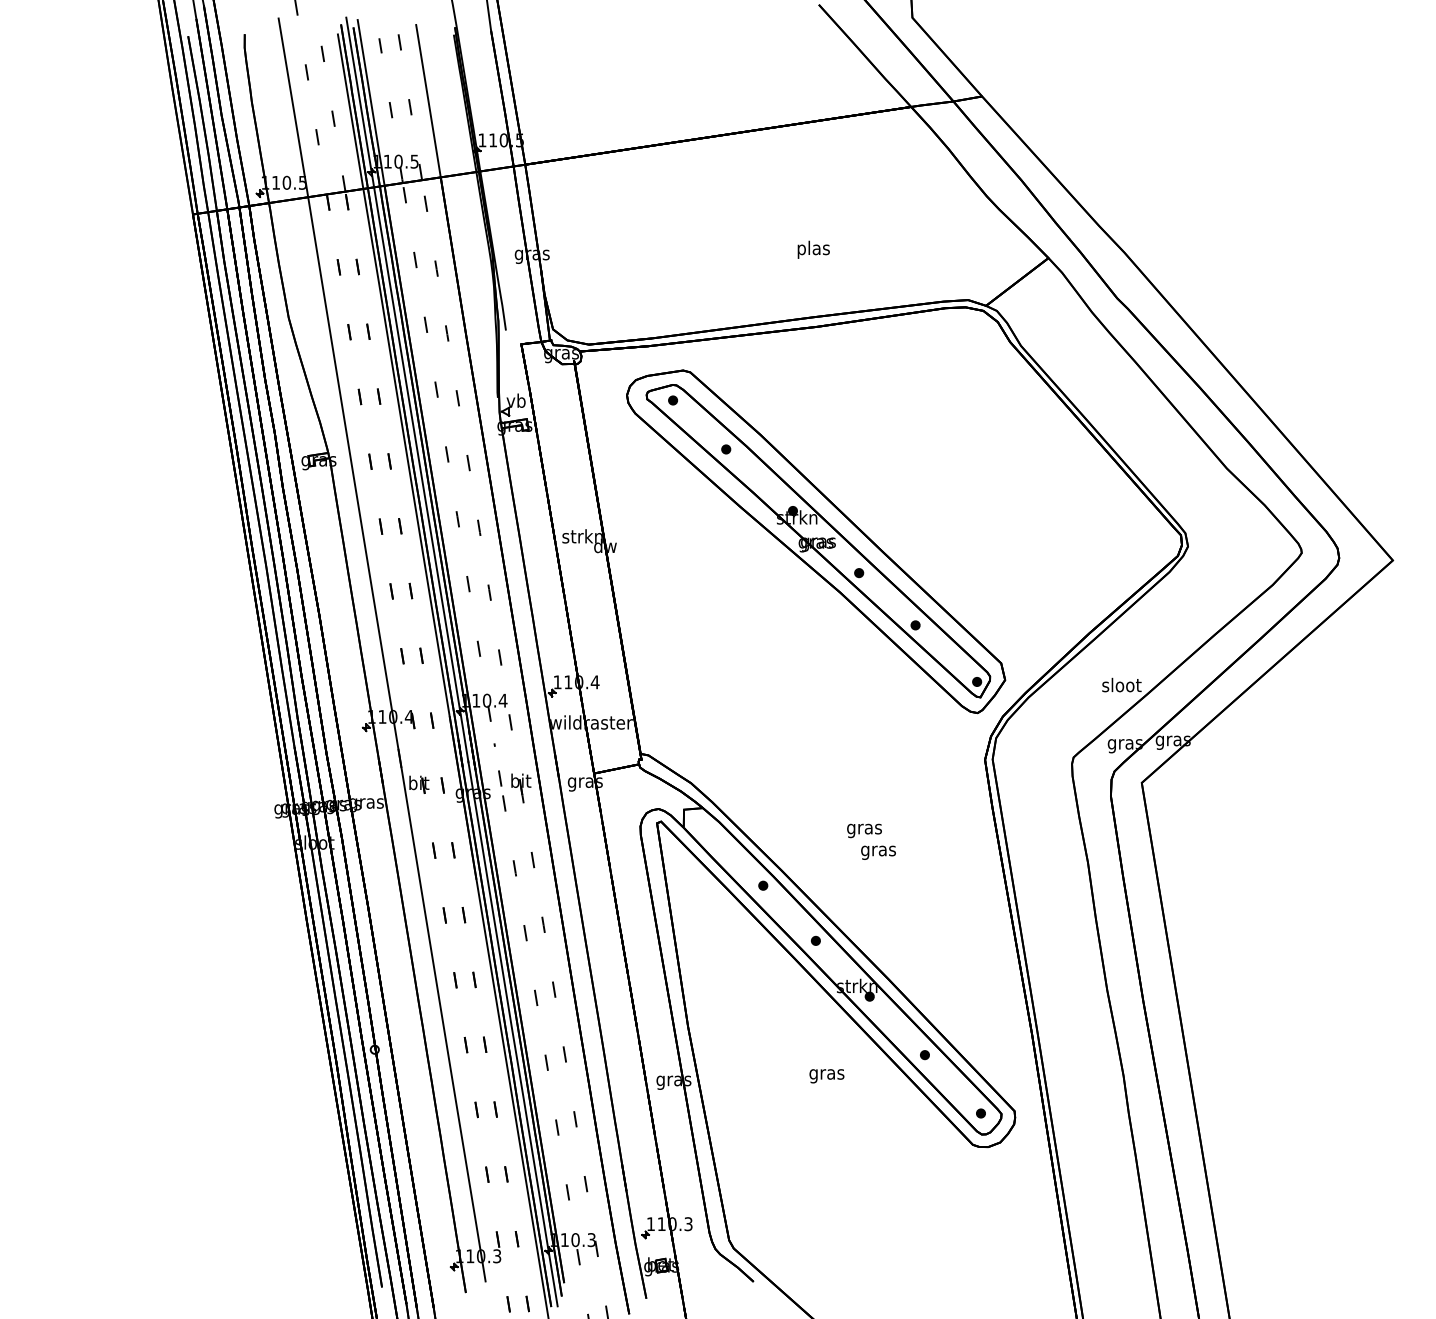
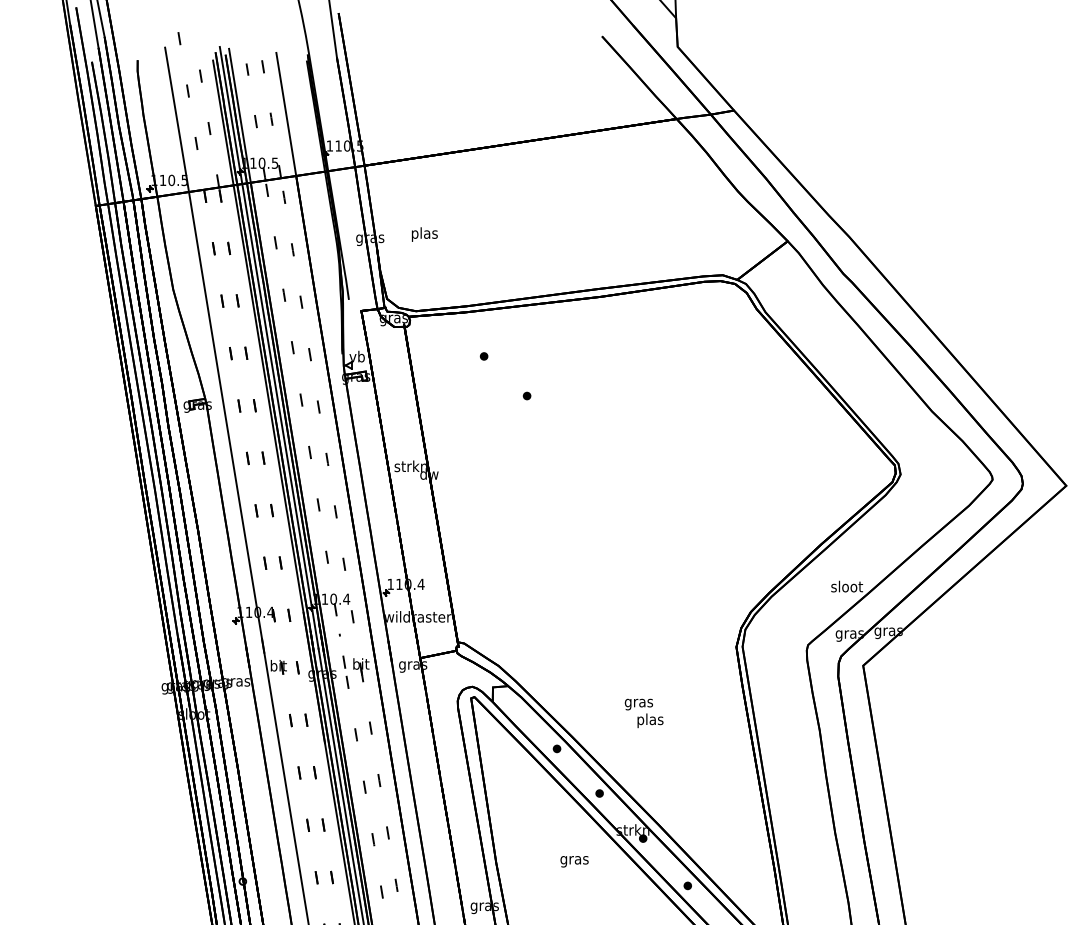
text: (813, 249) -> (424, 234), moved
part: (816, 541) -> (600, 470), removed
text: (878, 850) -> (650, 720), gras -> plas
text: (826, 1076) -> (574, 861), moved

